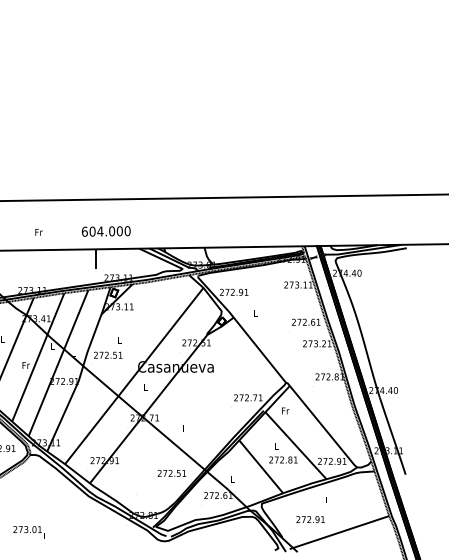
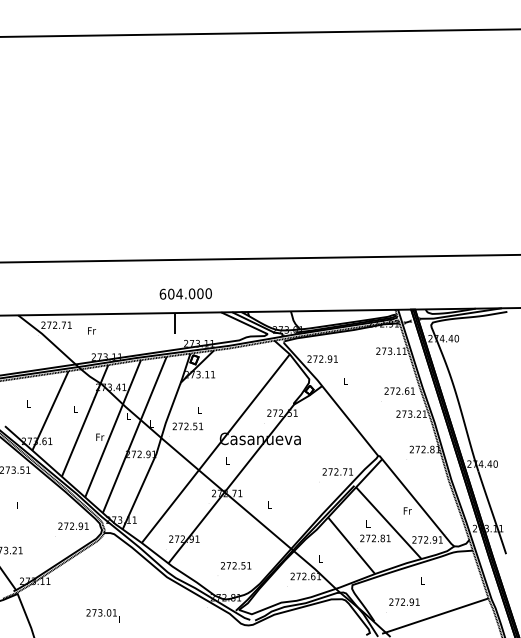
text: (38, 231) -> (91, 330), moved
text: (285, 410) -> (407, 510), moved
text: (172, 473) -> (236, 565), moved

